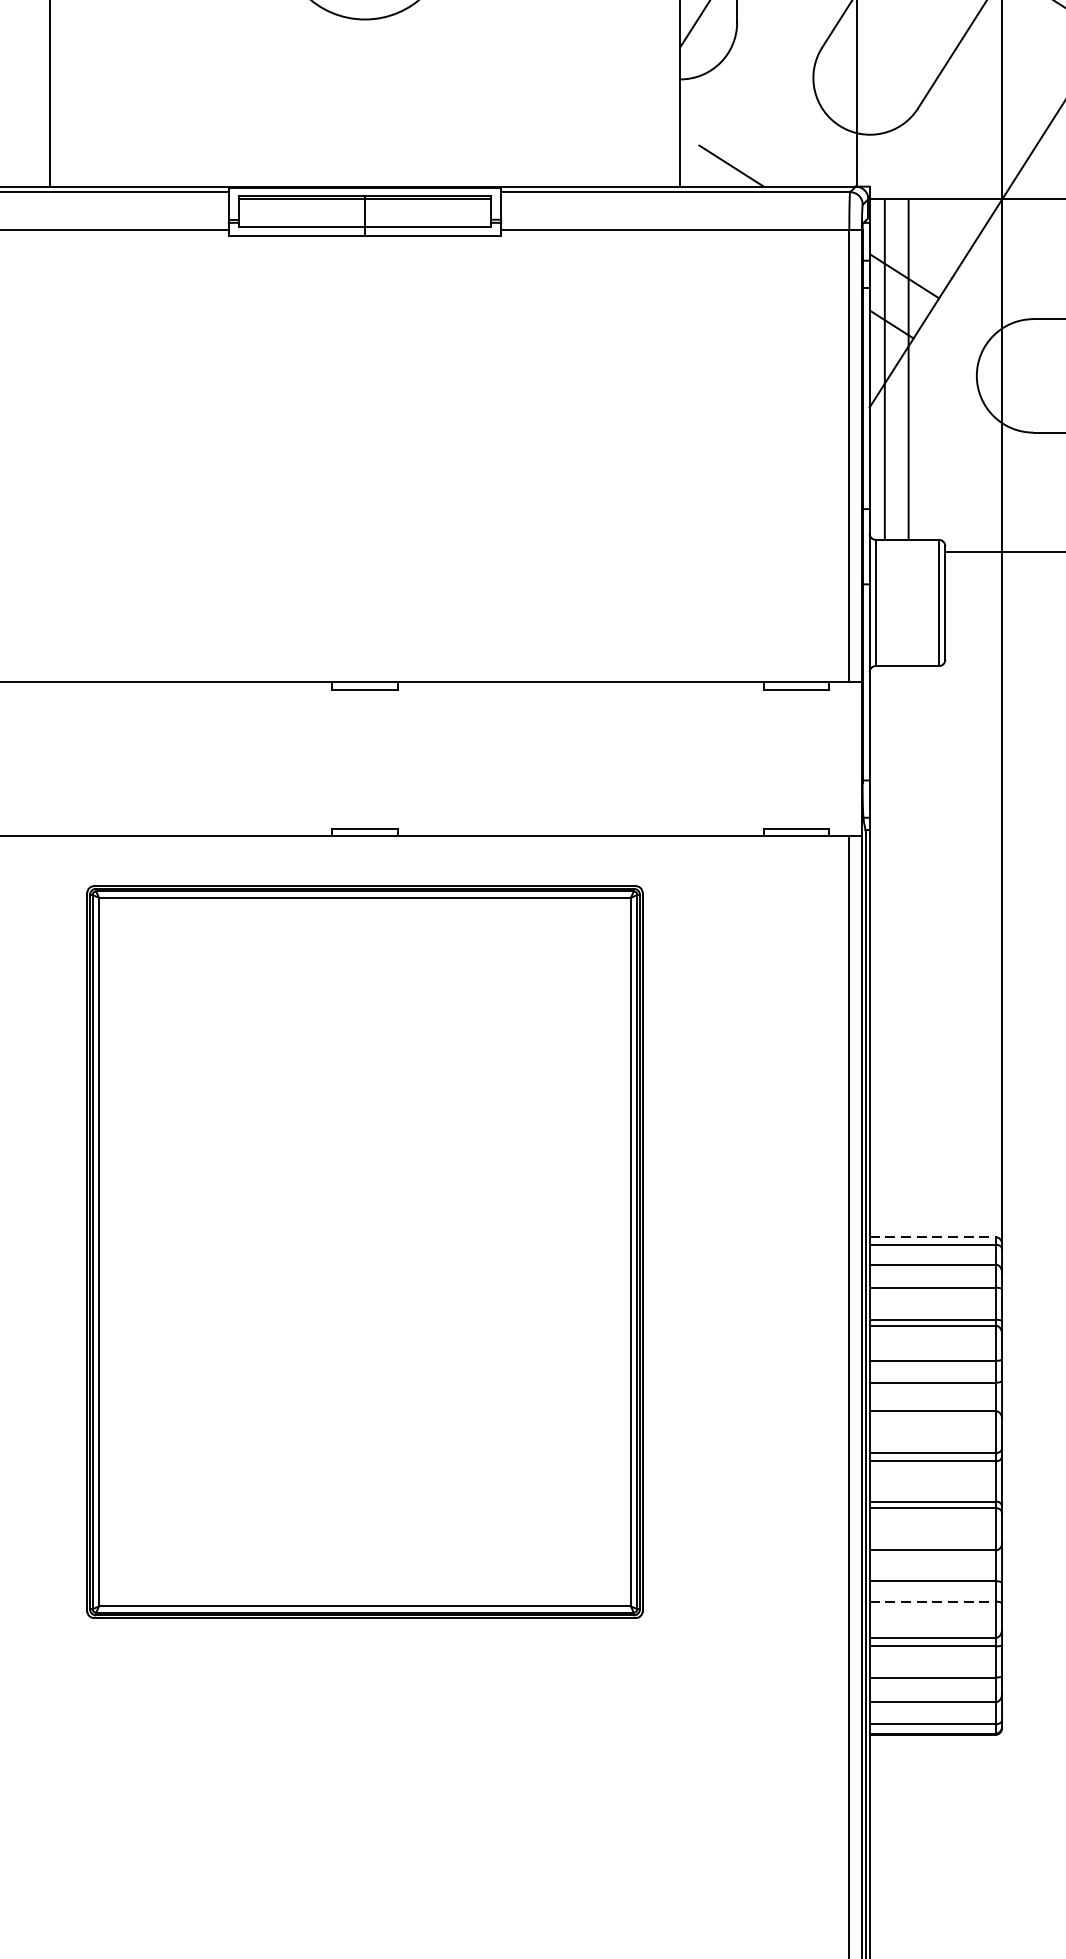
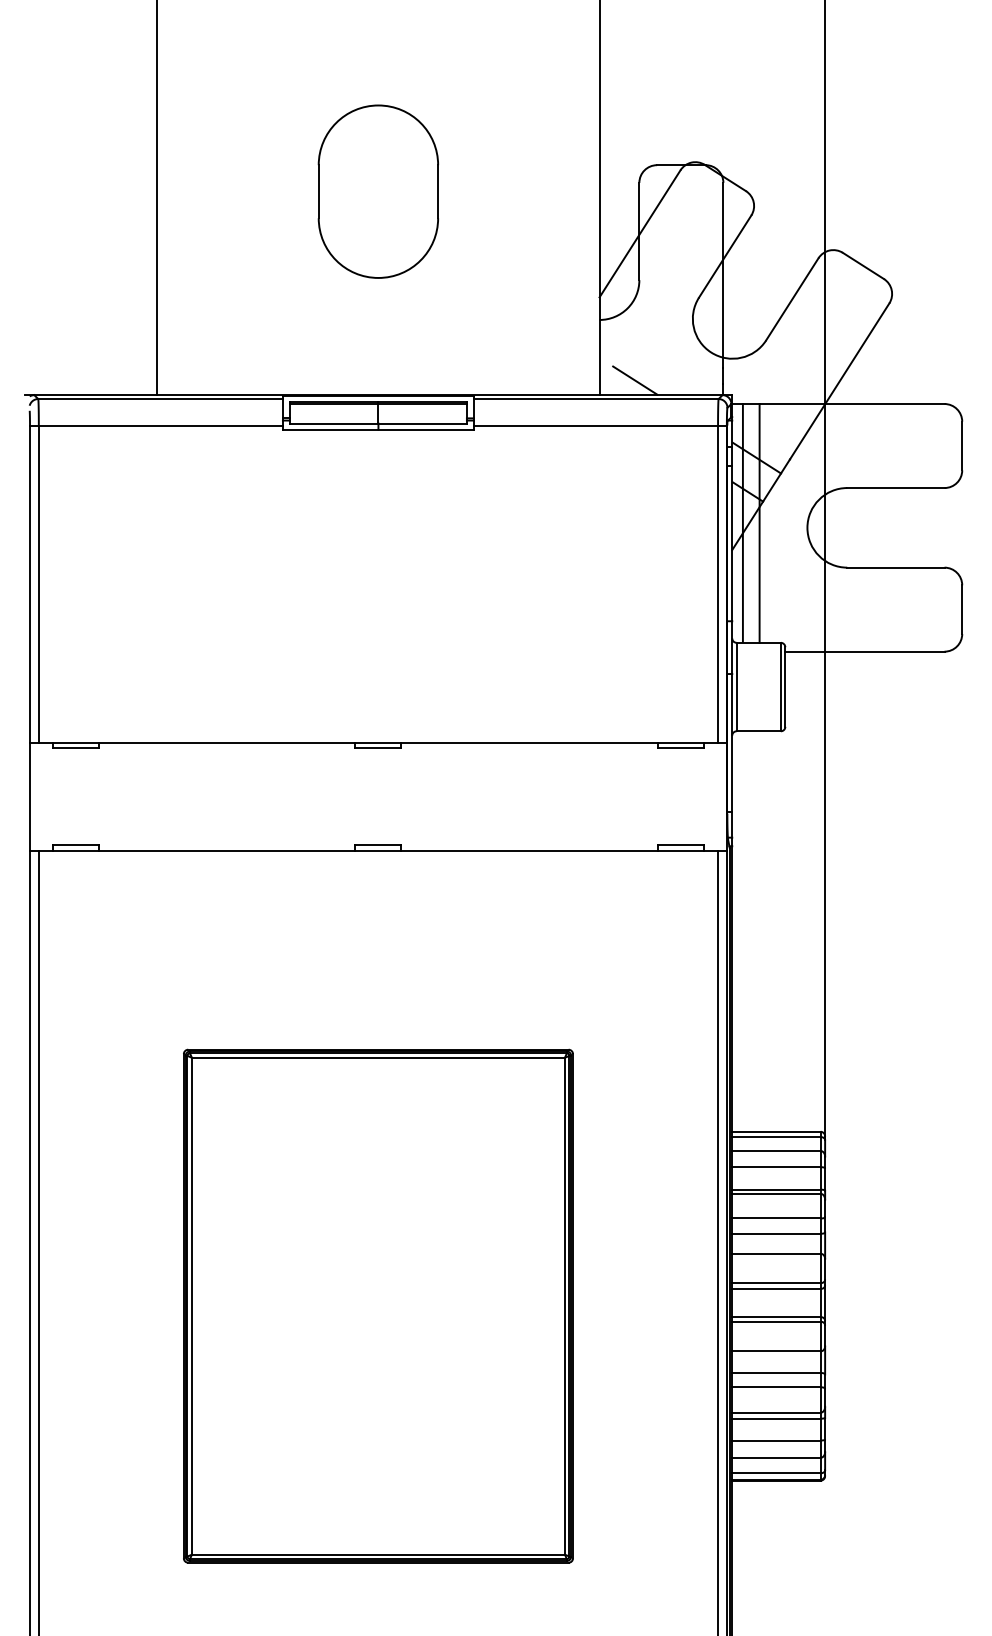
line: (932, 1236) -> (776, 1131), dashed -> solid
part: (365, 1251) -> (378, 1305), moved
line: (932, 1601) -> (776, 1387), dashed -> solid

